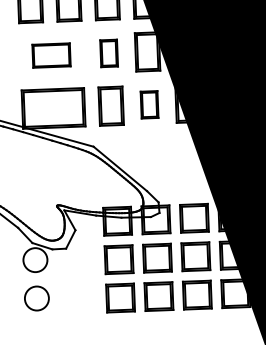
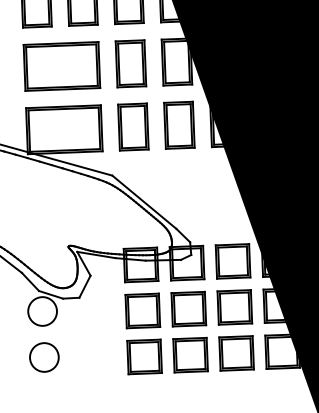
part: (108, 53) -> (130, 63), size x1.43
part: (51, 55) -> (61, 66), size x1.67
part: (149, 104) -> (179, 125), size x1.43

